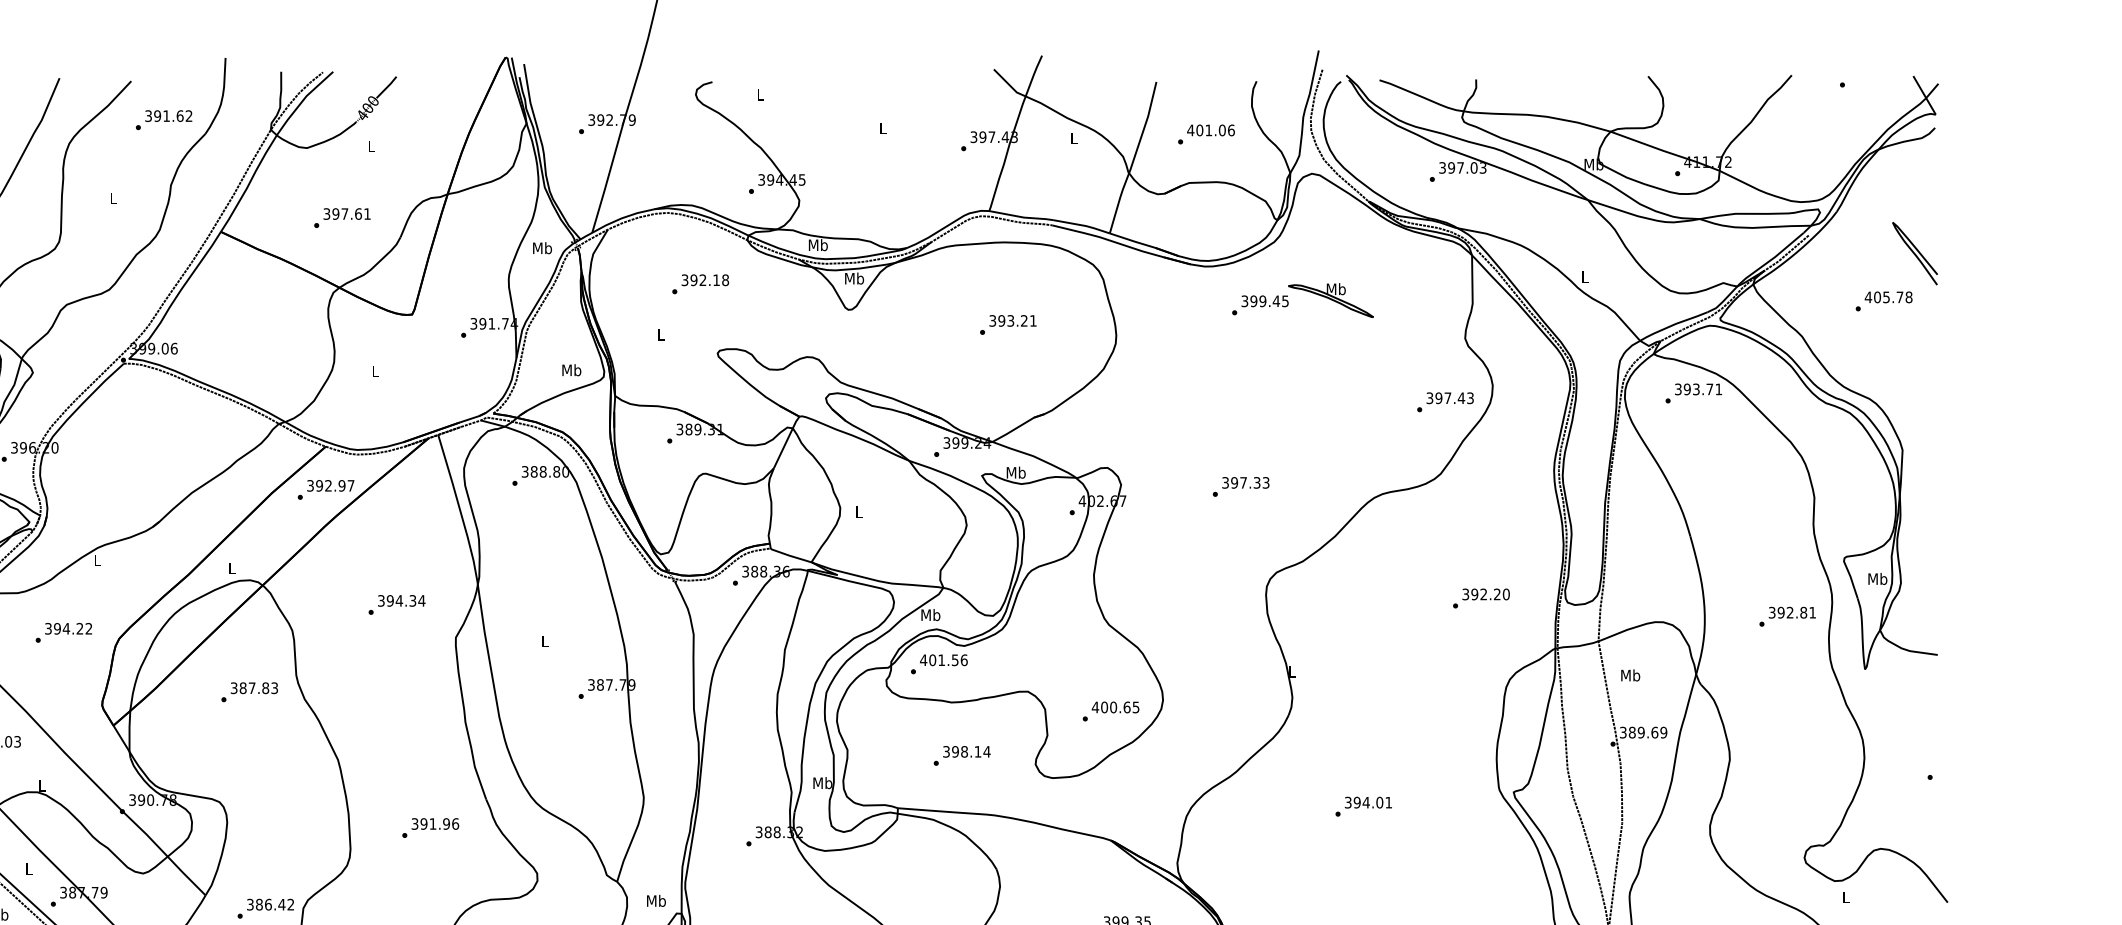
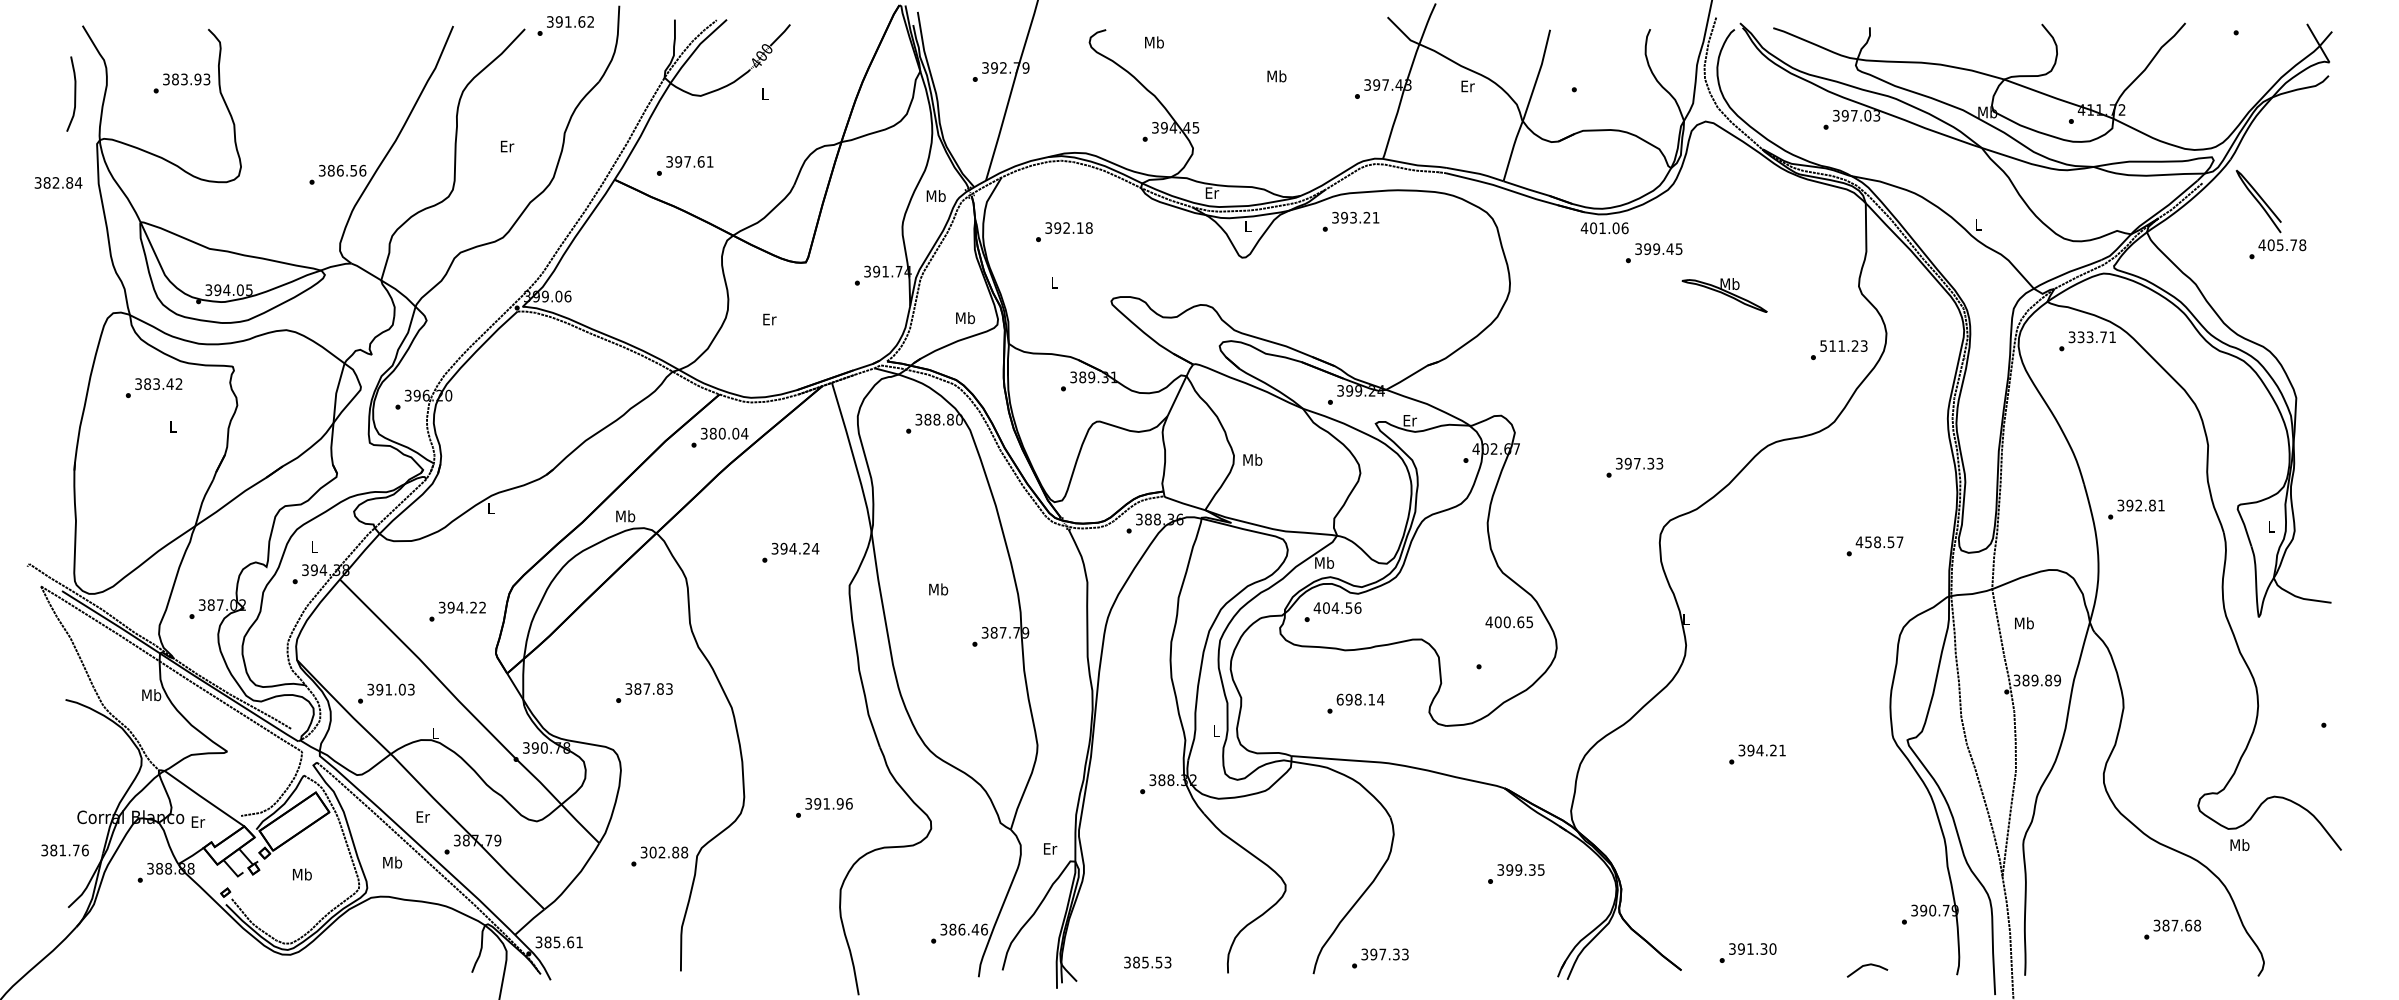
text: (760, 94) -> (1154, 42), L -> Mb
text: (163, 119) -> (565, 25), moved
text: (882, 128) -> (1276, 76), L -> Mb
text: (1210, 130) -> (1604, 228), moved
text: (1073, 138) -> (1467, 86), L -> Er
text: (113, 198) -> (507, 146), L -> Er
text: (342, 217) -> (685, 165), moved
text: (817, 244) -> (1211, 192), Mb -> Er
curve: (1914, 253) -> (2258, 201), moved
text: (853, 278) -> (1247, 226), Mb -> L
text: (700, 284) -> (1064, 232), moved
part: (1330, 300) -> (1724, 295), moved
text: (1007, 324) -> (1350, 221), moved
text: (375, 371) -> (769, 319), L -> Er
text: (1686, 388) -> (2080, 336), 393.71 -> 333.71
text: (1445, 397) -> (1839, 345), 397.43 -> 511.23
text: (1015, 472) -> (1409, 420), Mb -> Er
text: (334, 485) -> (728, 433), 392.97 -> 380.04
text: (1240, 486) -> (1634, 467), moved
text: (858, 511) -> (1252, 459), L -> Mb
text: (231, 568) -> (625, 516), L -> Mb
text: (1877, 578) -> (2271, 526), Mb -> L
text: (1485, 594) -> (1879, 542), 392.20 -> 458.57
text: (412, 600) -> (806, 548), 394.34 -> 394.24
text: (1787, 616) -> (2136, 509), moved
text: (63, 632) -> (457, 611), moved
text: (544, 641) -> (938, 589), L -> Mb
text: (941, 659) -> (1335, 607), 401.56 -> 404.56
text: (249, 691) -> (644, 692), moved
text: (1114, 707) -> (1508, 622), moved
text: (1654, 732) -> (2048, 680), 389.69 -> 389.89
text: (945, 751) -> (1339, 699), 398.14 -> 698.14
text: (822, 782) -> (1216, 730), Mb -> L
text: (1379, 802) -> (1773, 750), 394.01 -> 394.21
text: (430, 827) -> (824, 807), moved
text: (28, 868) -> (422, 816), L -> Er
text: (1845, 897) -> (2239, 845), L -> Mb
text: (655, 900) -> (1049, 848), Mb -> Er
text: (274, 904) -> (668, 852), 386.42 -> 302.88

